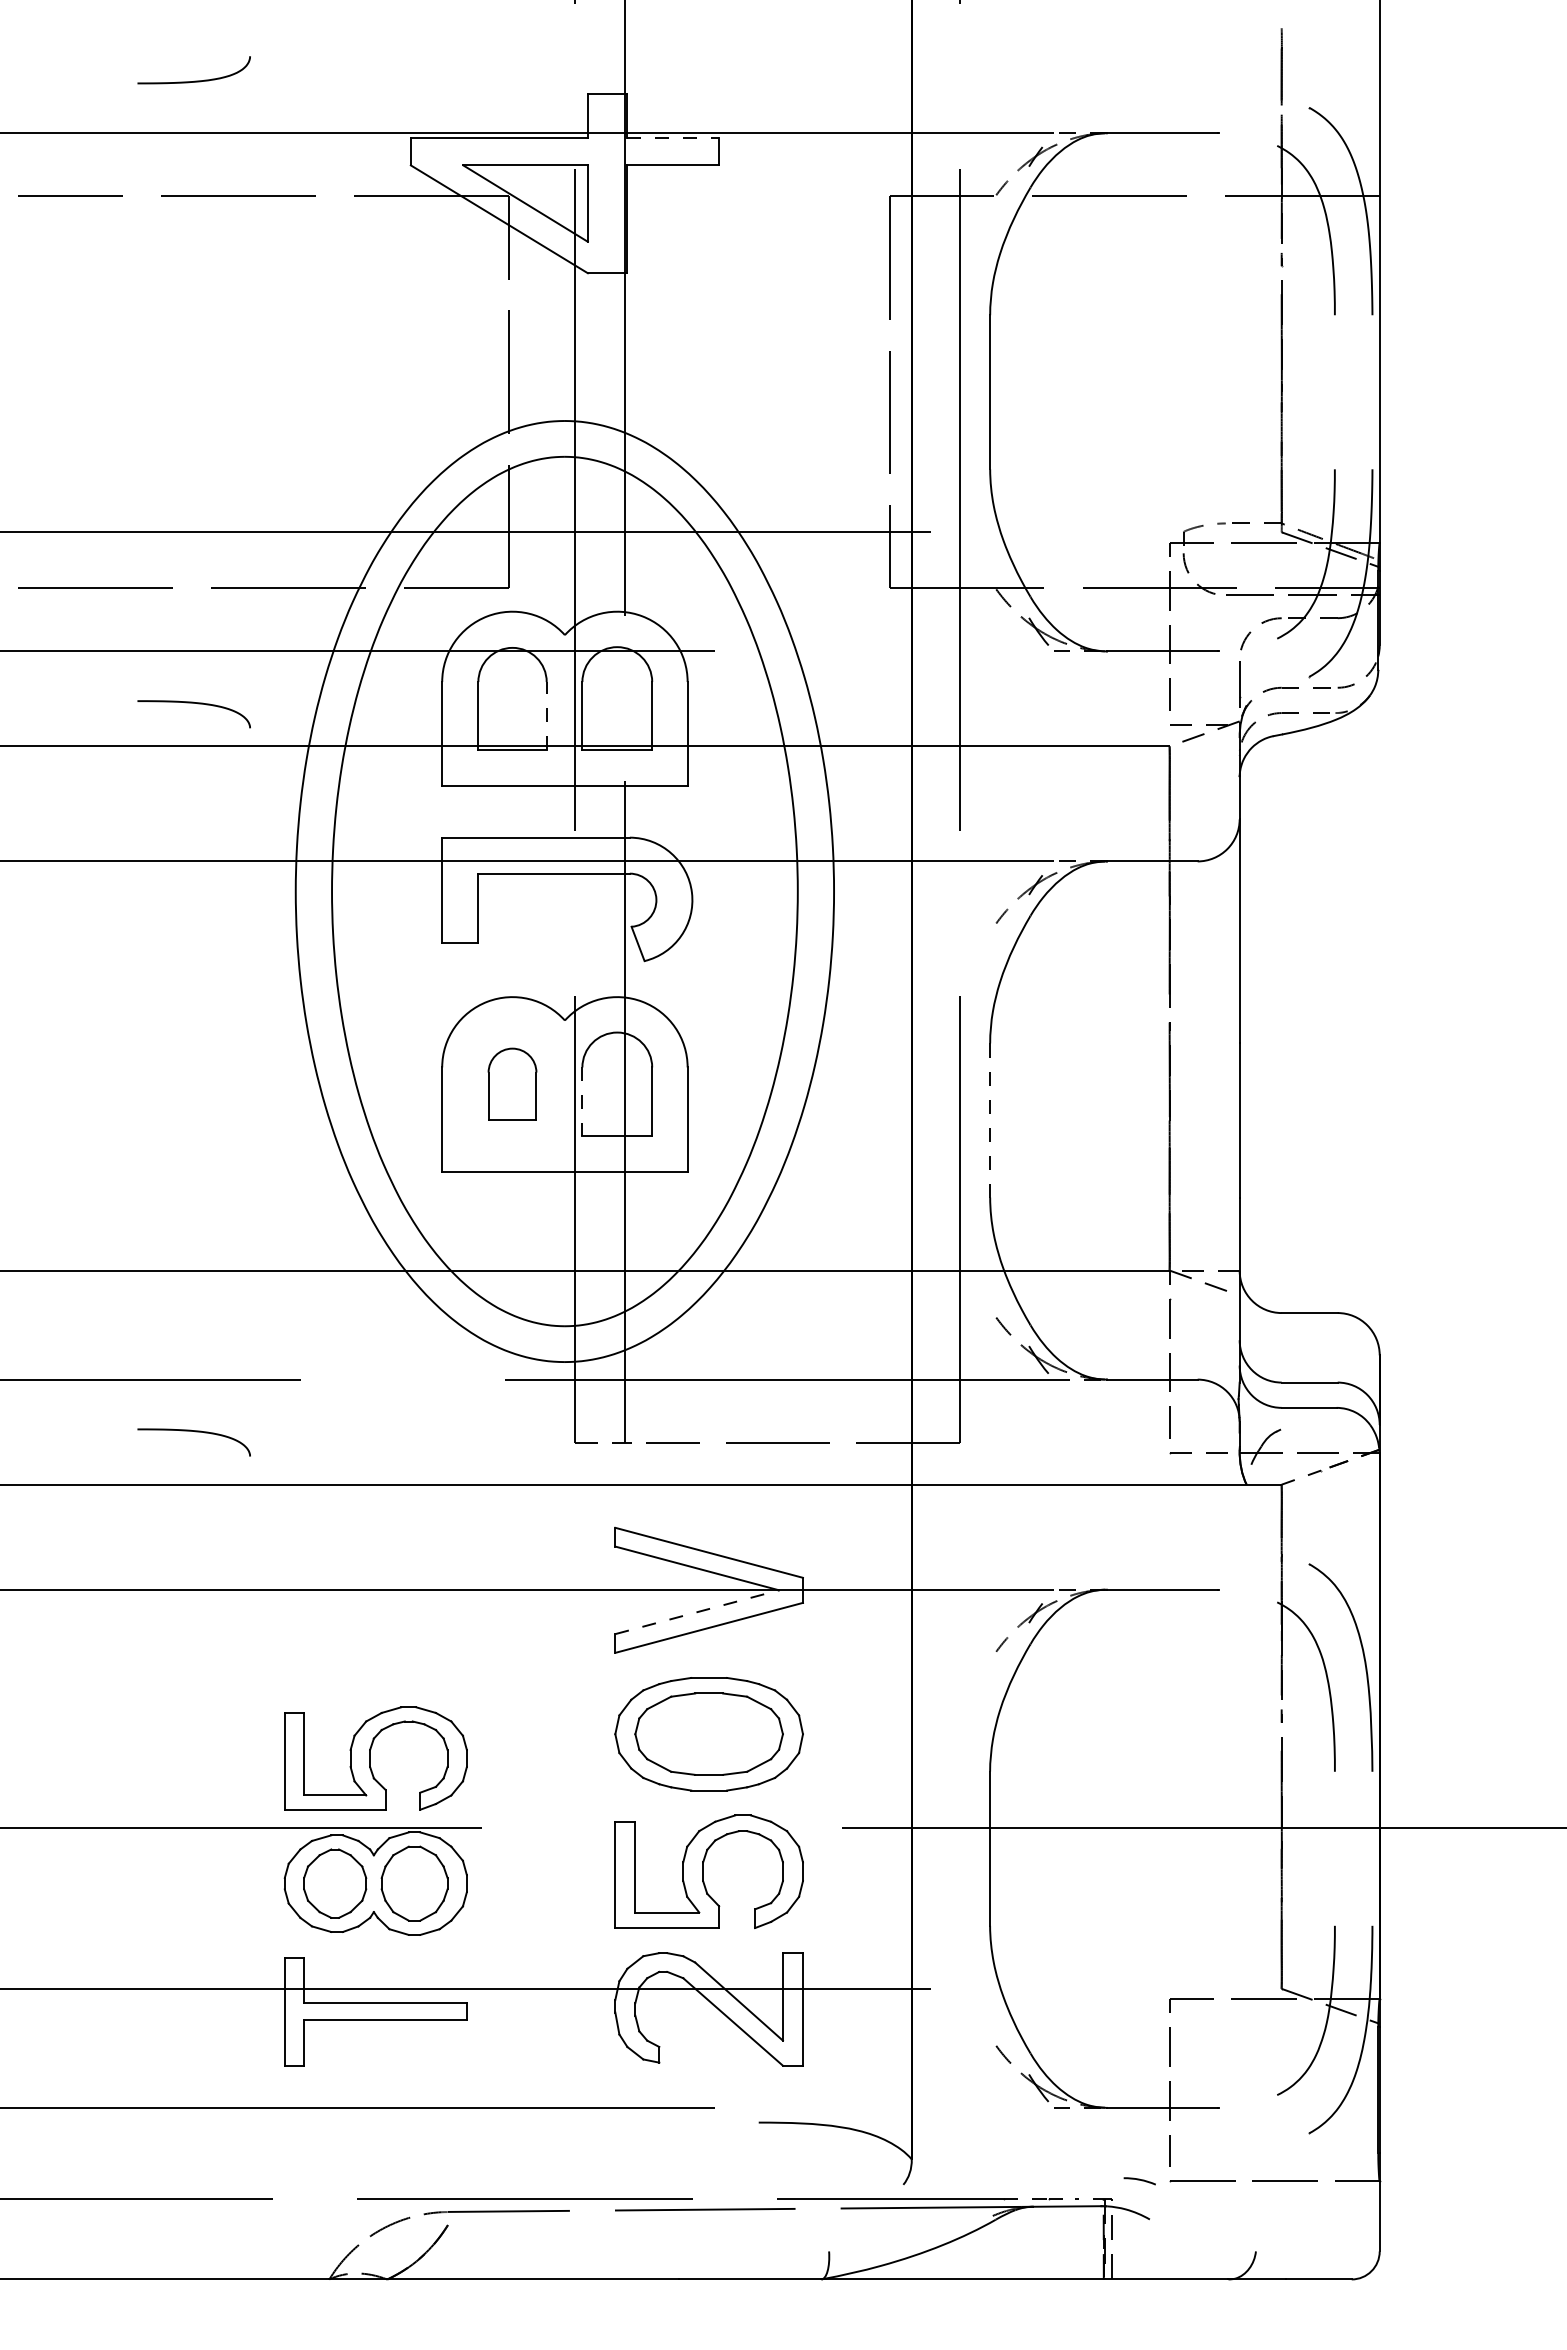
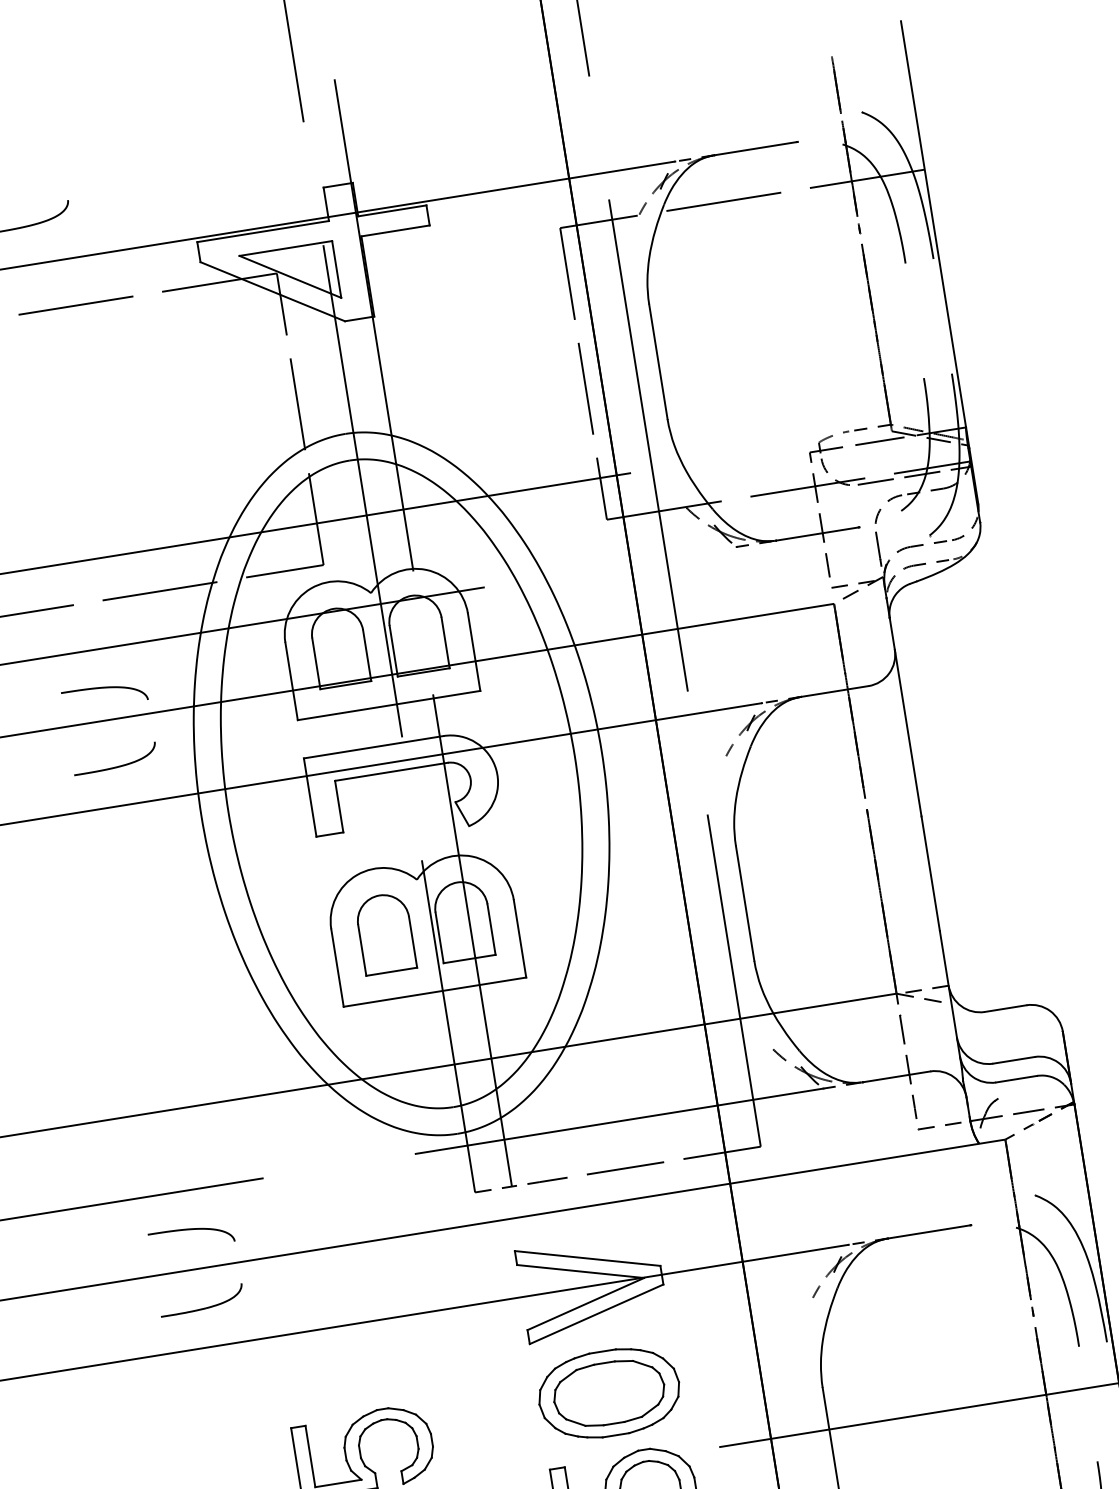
line: (673, 138) -> (392, 210), dashed -> solid
line: (546, 715) -> (366, 655), dashed -> solid
curve: (197, 808) -> (118, 765), added
part: (512, 1084) -> (385, 933), size x1.43
line: (582, 1101) -> (439, 937), dashed -> solid
line: (990, 1121) -> (745, 904), dashed -> solid
part: (193, 1537) -> (202, 1308), added
line: (697, 1612) -> (586, 1304), dashed -> solid

